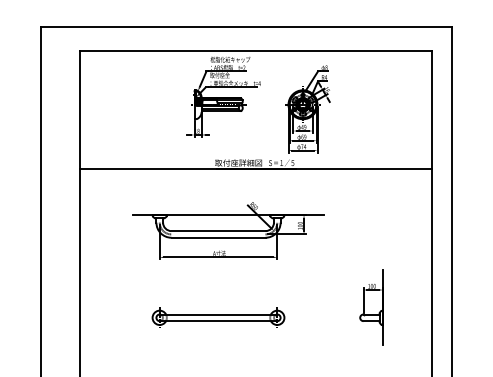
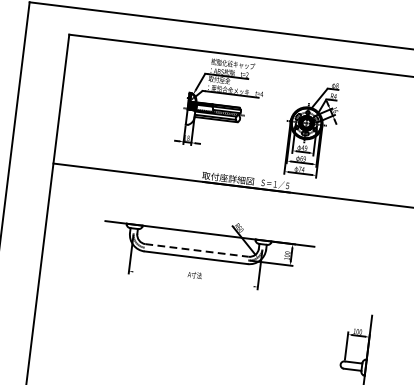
line: (219, 231) -> (198, 251), solid -> dashed
line: (218, 257) -> (193, 279), removed
part: (218, 317) -> (185, 345), removed

